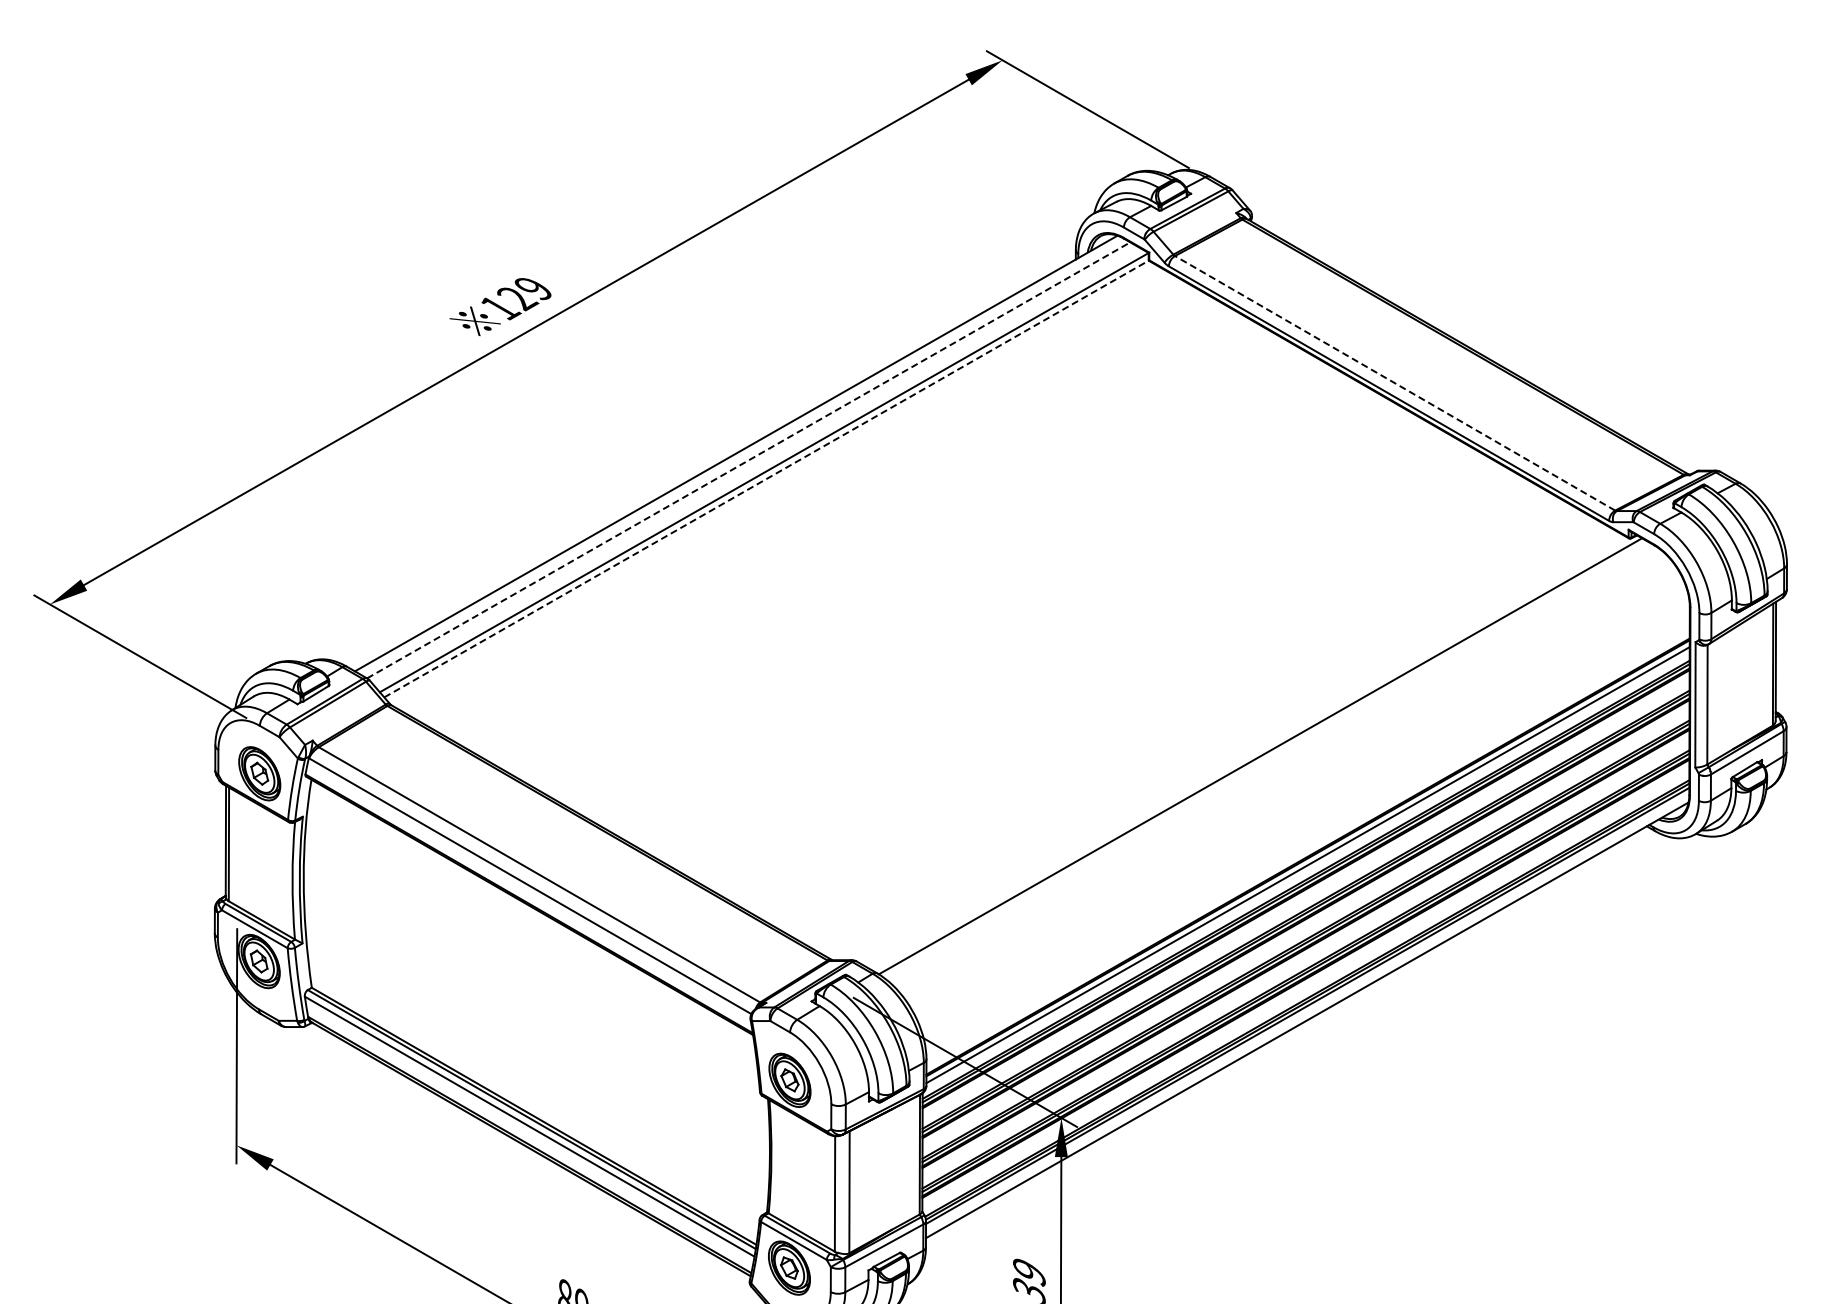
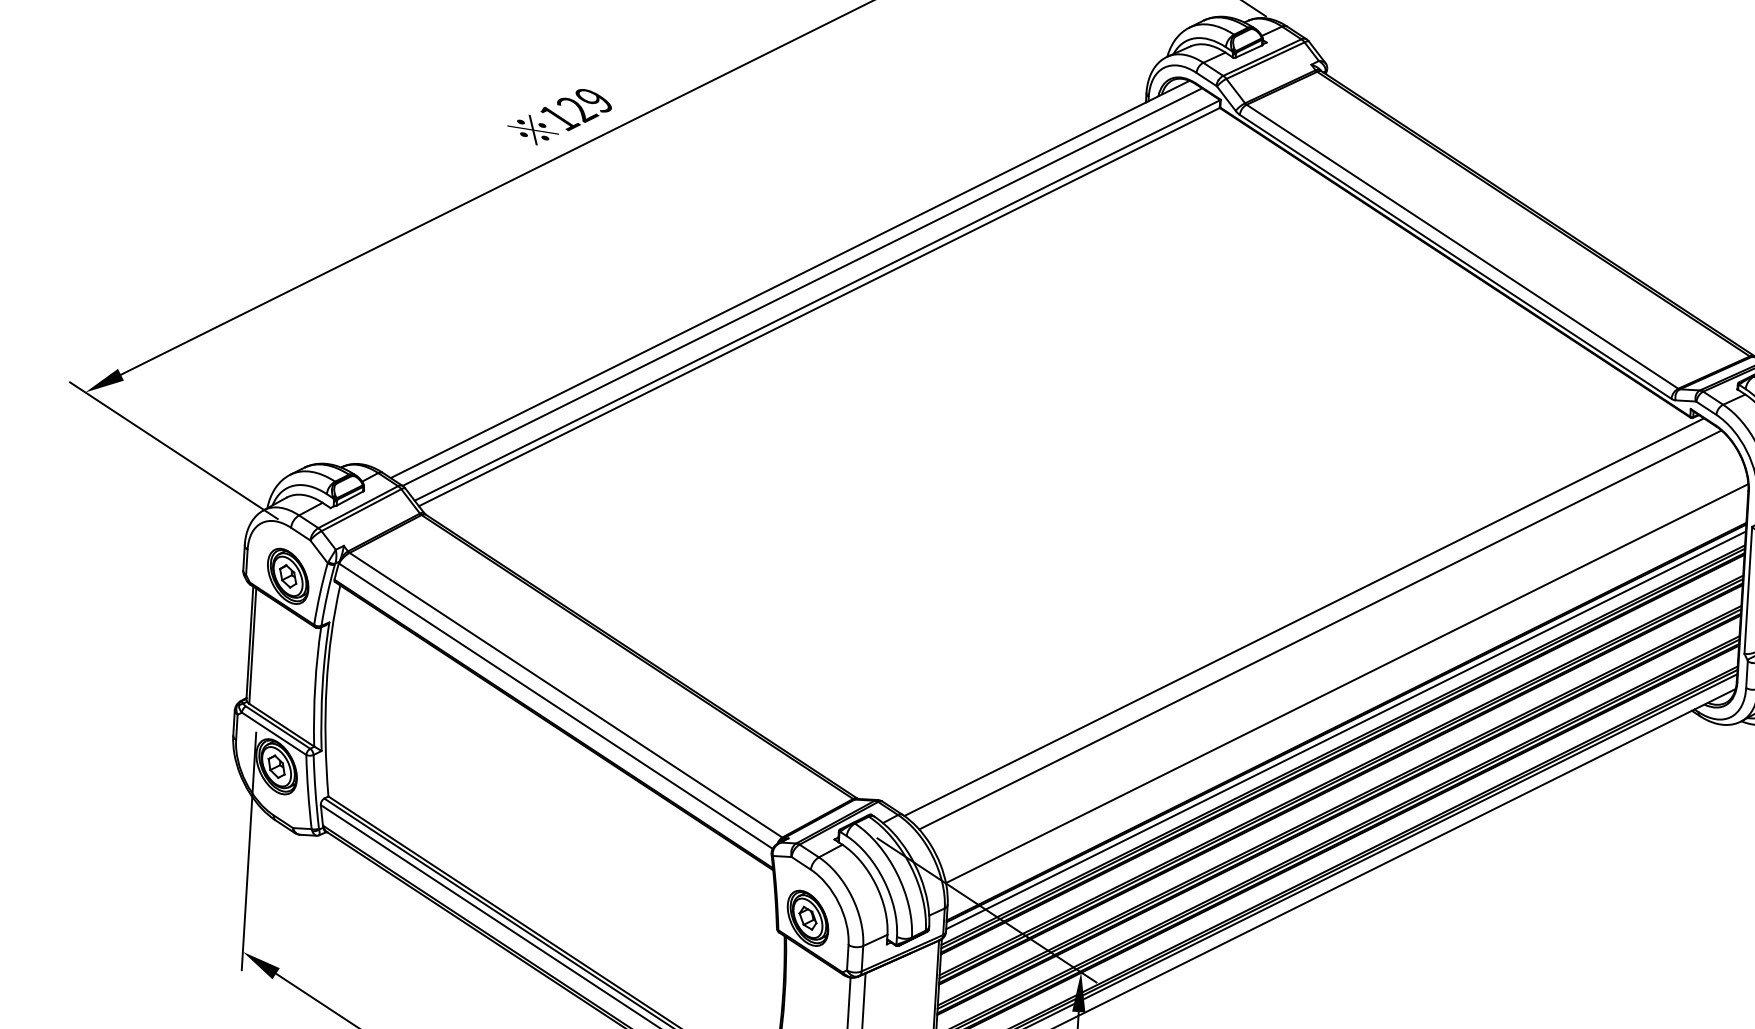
line: (1394, 383) -> (1461, 246), dashed -> solid
line: (749, 460) -> (803, 287), dashed -> solid
line: (767, 478) -> (820, 306), dashed -> solid
line: (1277, 767) -> (1320, 629), added
line: (1306, 818) -> (1347, 682), added

